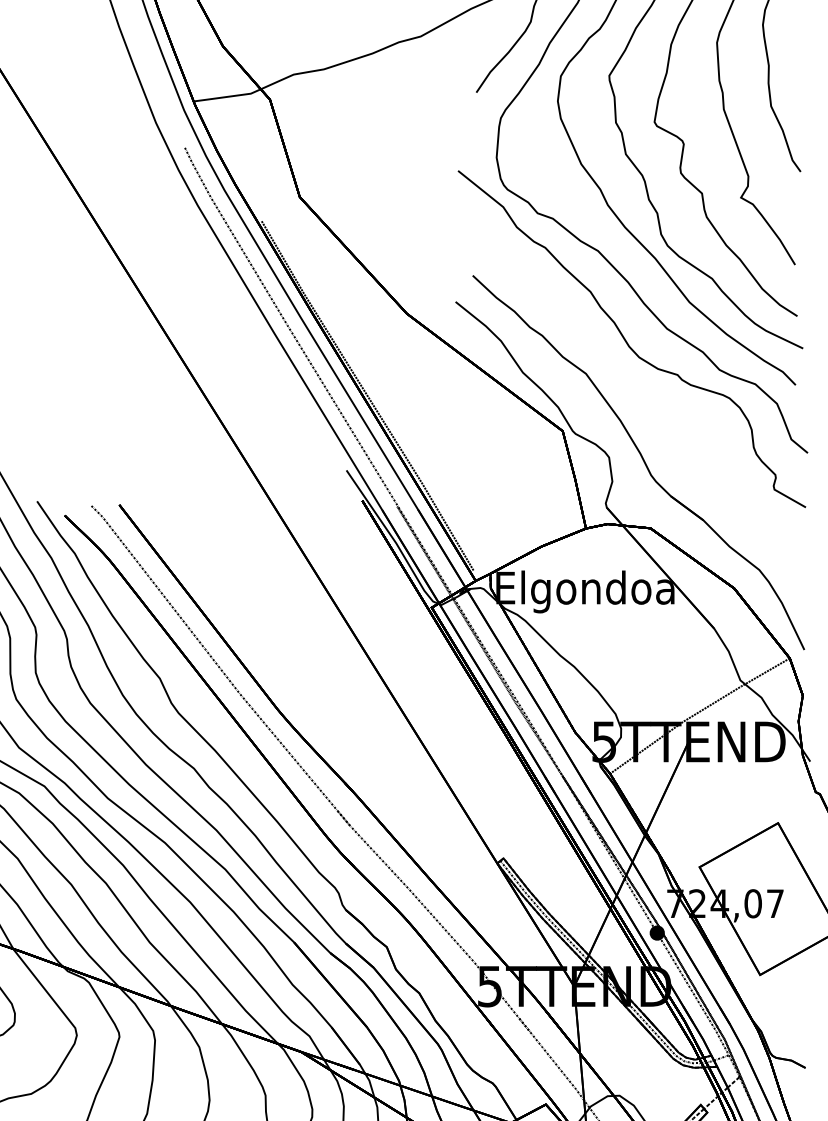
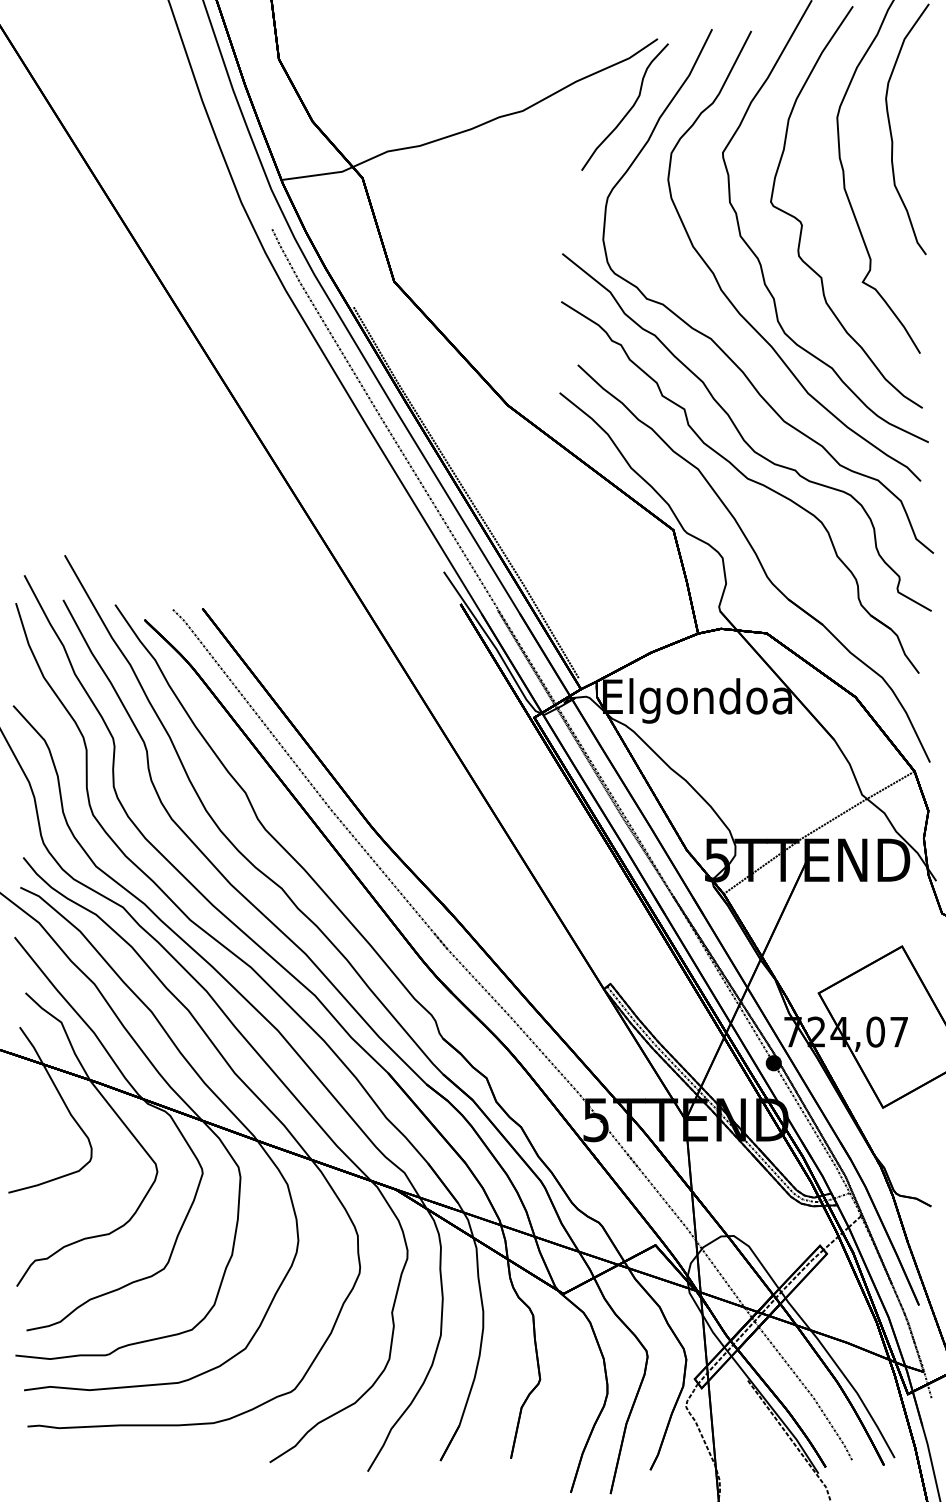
part: (632, 383) -> (747, 479), added

